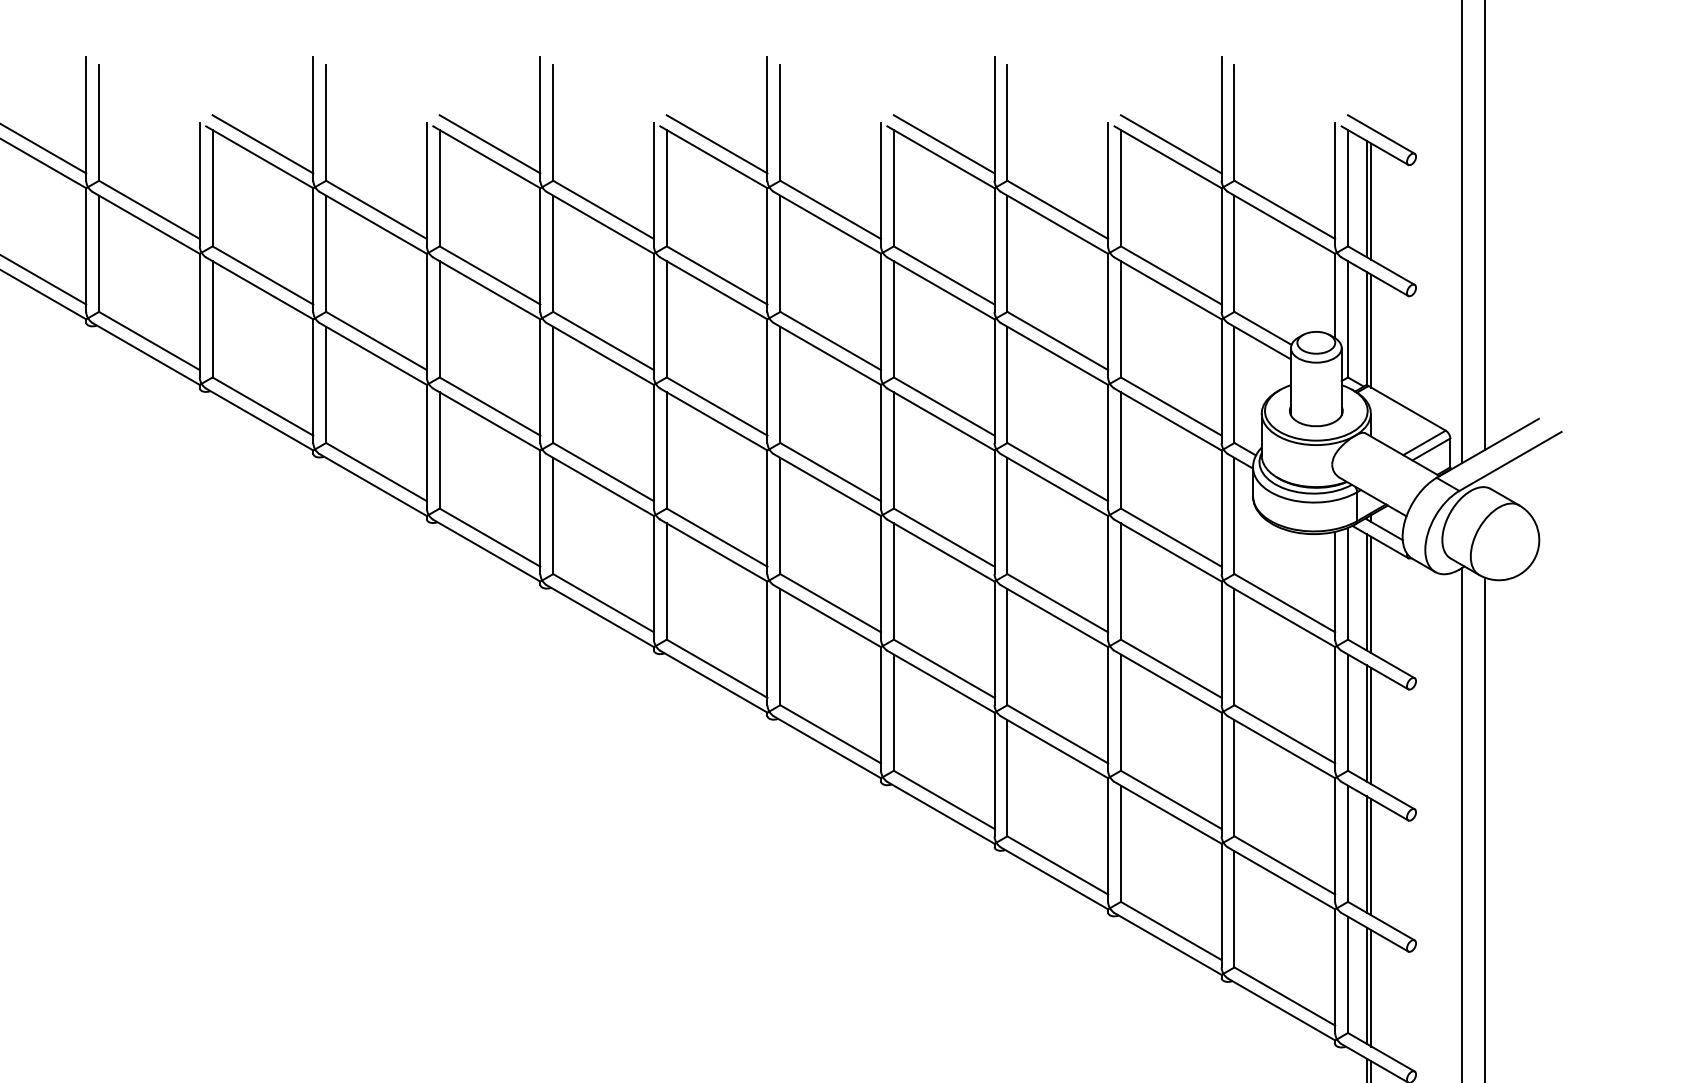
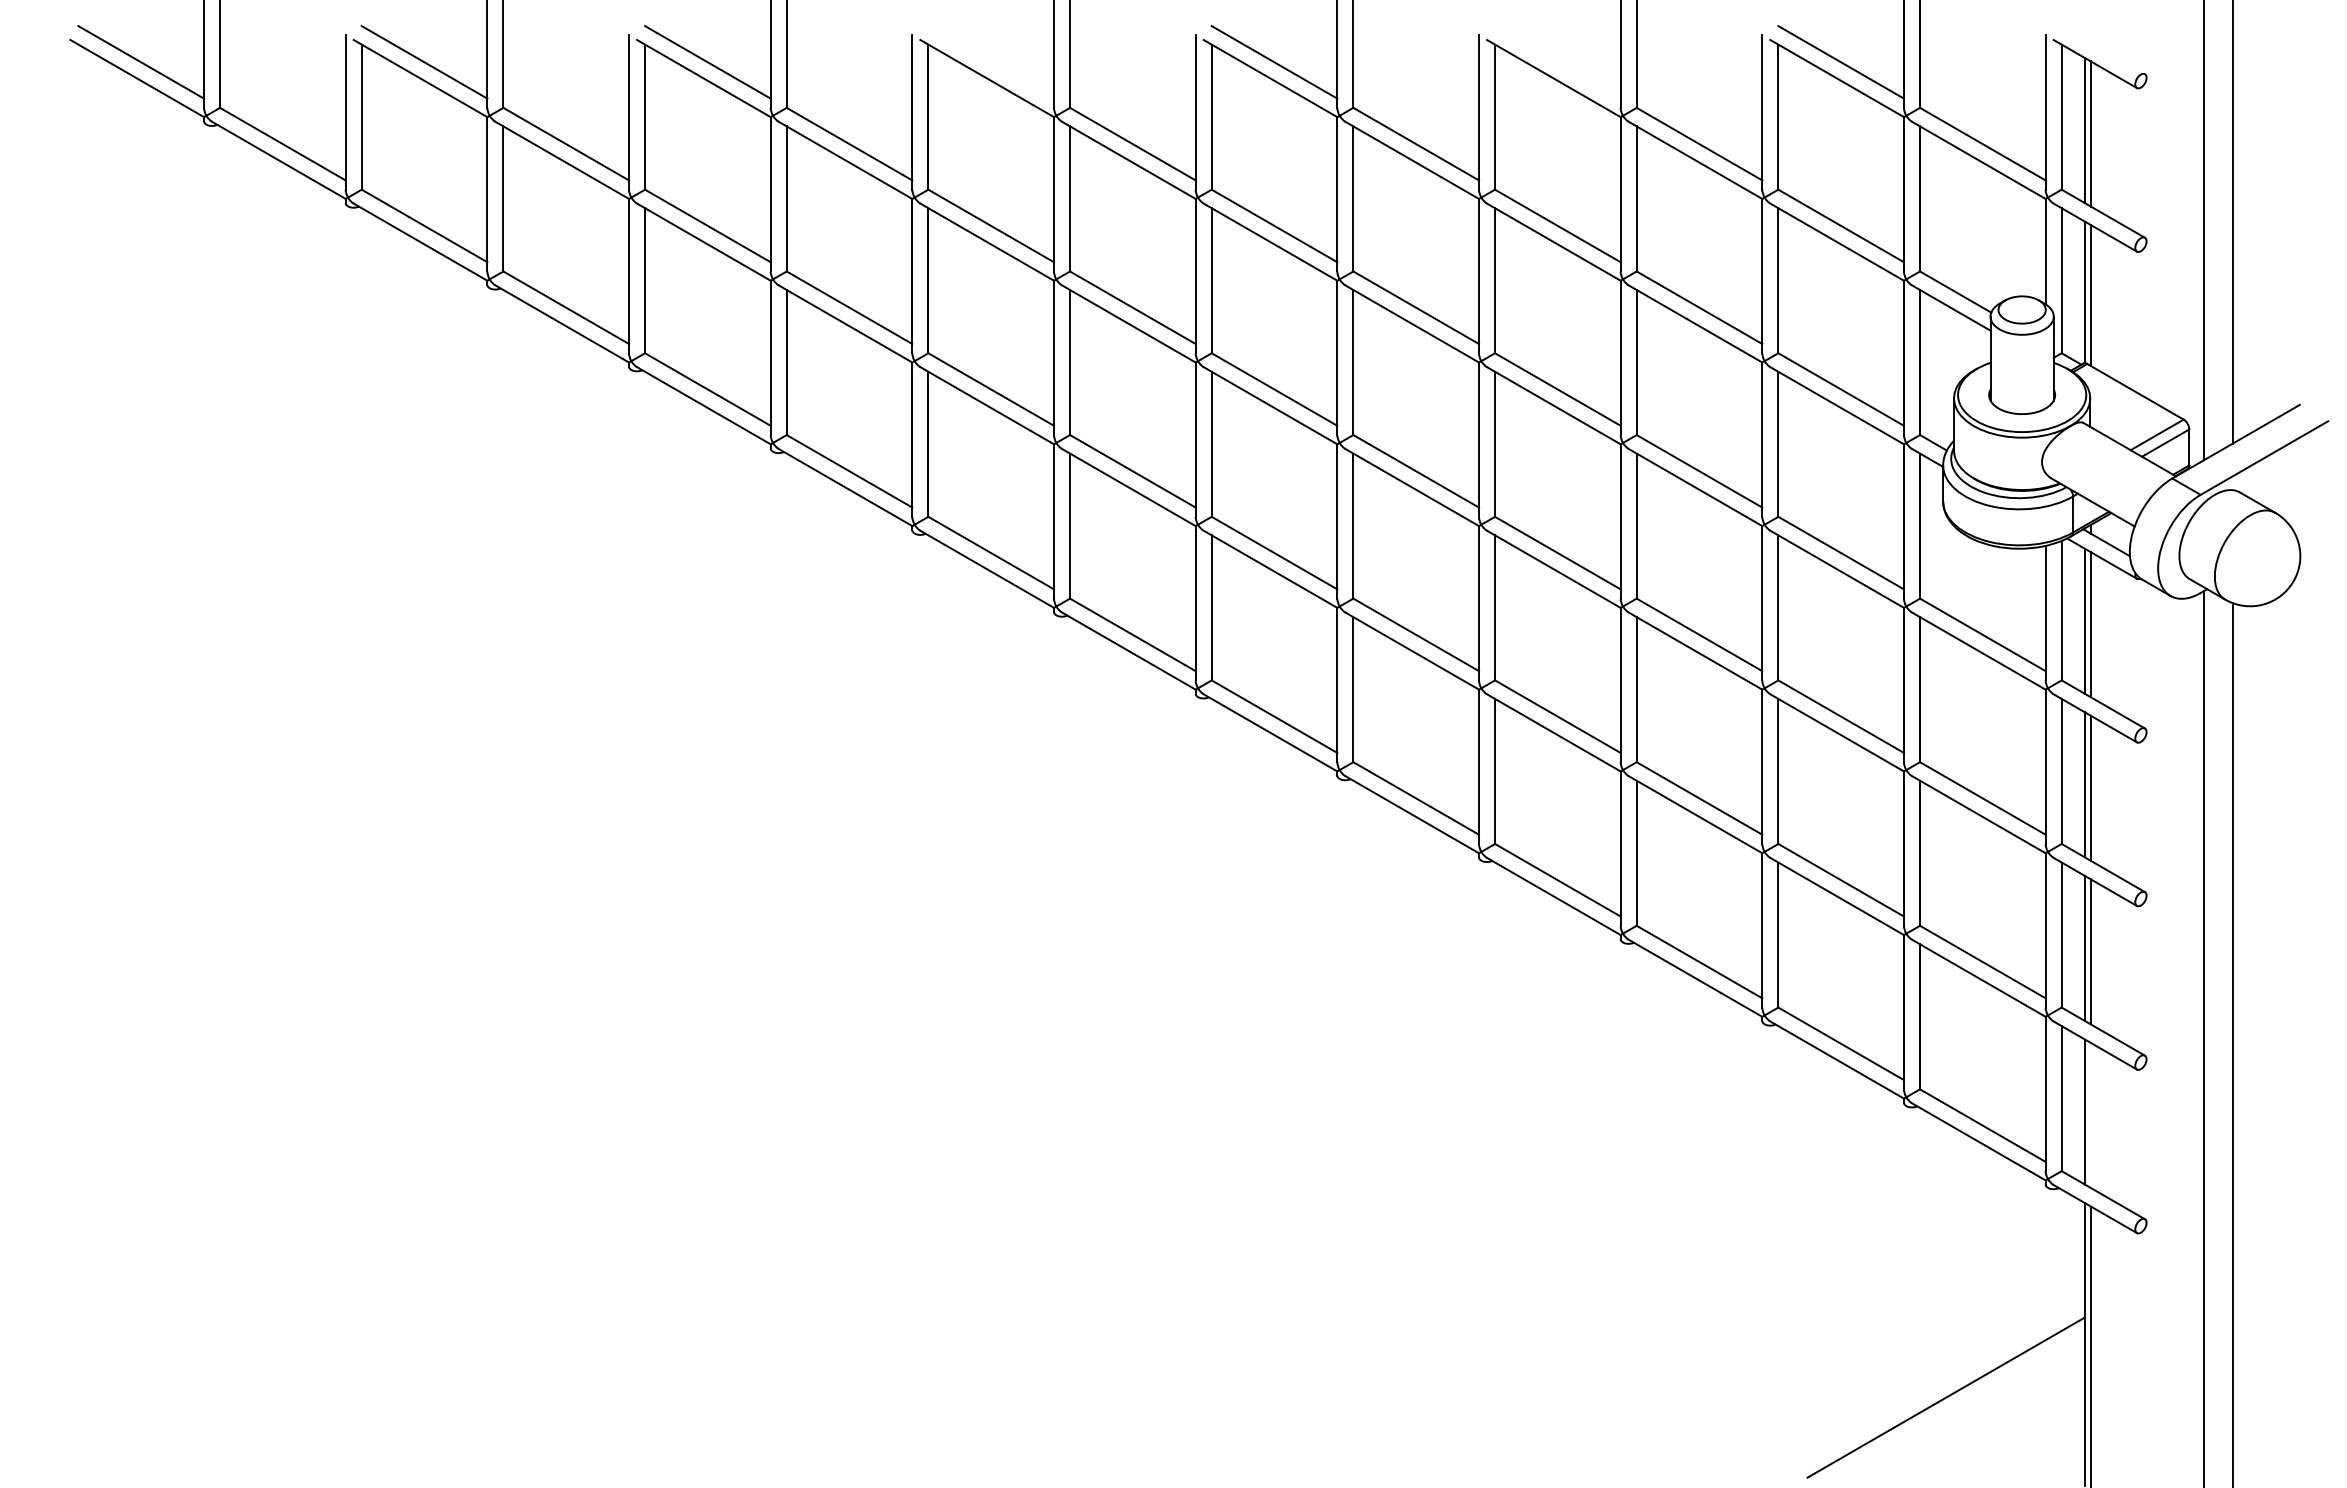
line: (1380, 134) -> (2102, 50), removed
line: (490, 144) -> (991, 62), removed
line: (943, 144) -> (1557, 62), removed
line: (1371, 988) -> (2090, 1115), removed

